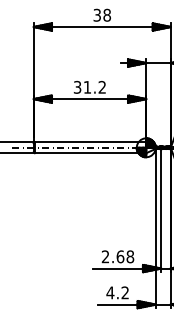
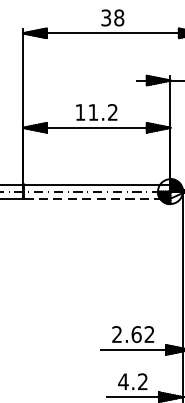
text: (77, 86) -> (80, 111), 31.2 -> 11.2
line: (90, 153) -> (97, 199), solid -> dashed
text: (130, 256) -> (149, 334), 2.68 -> 2.62

